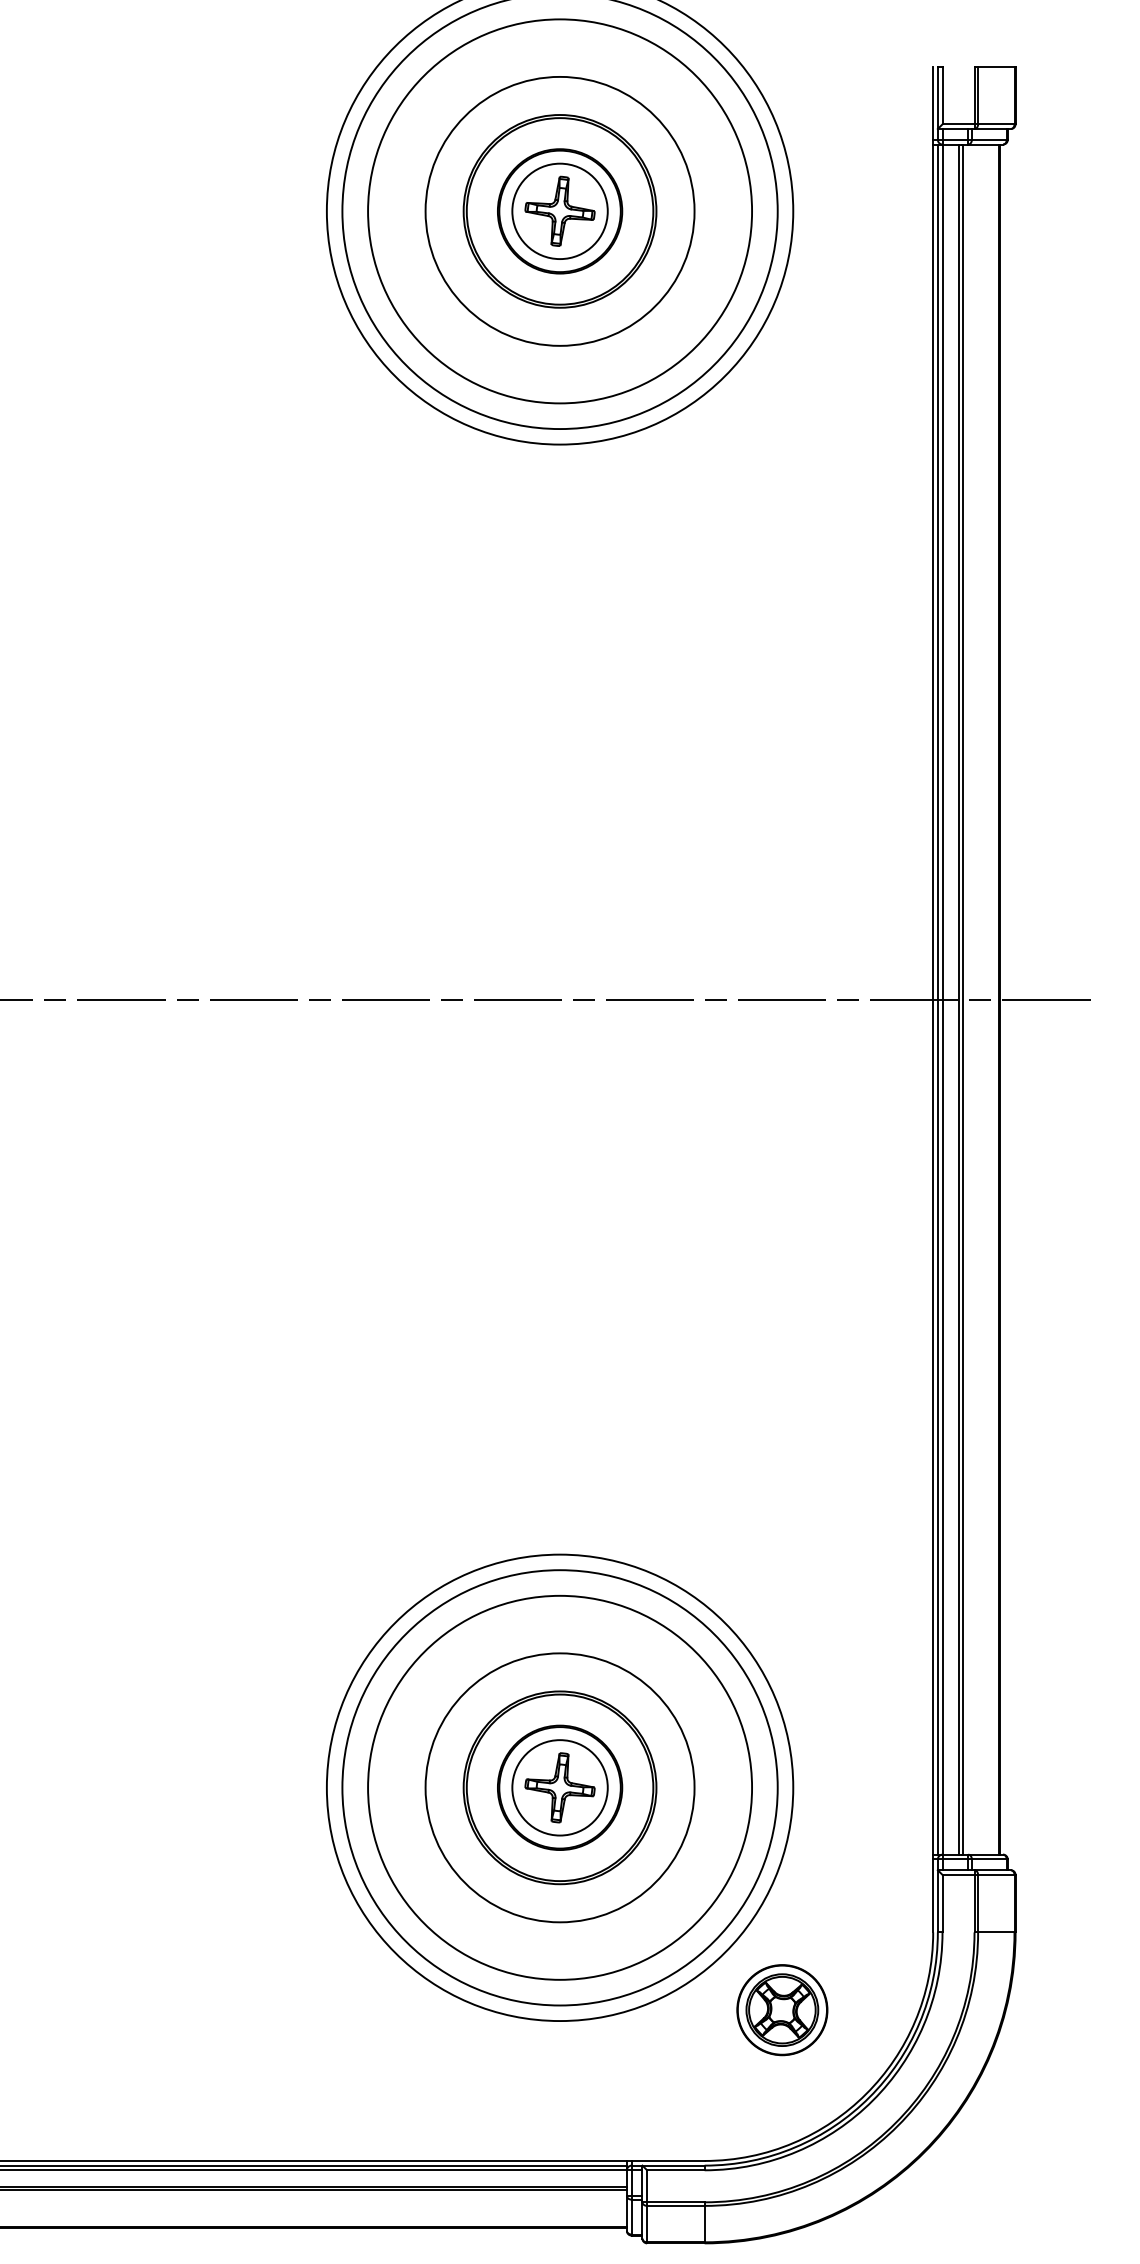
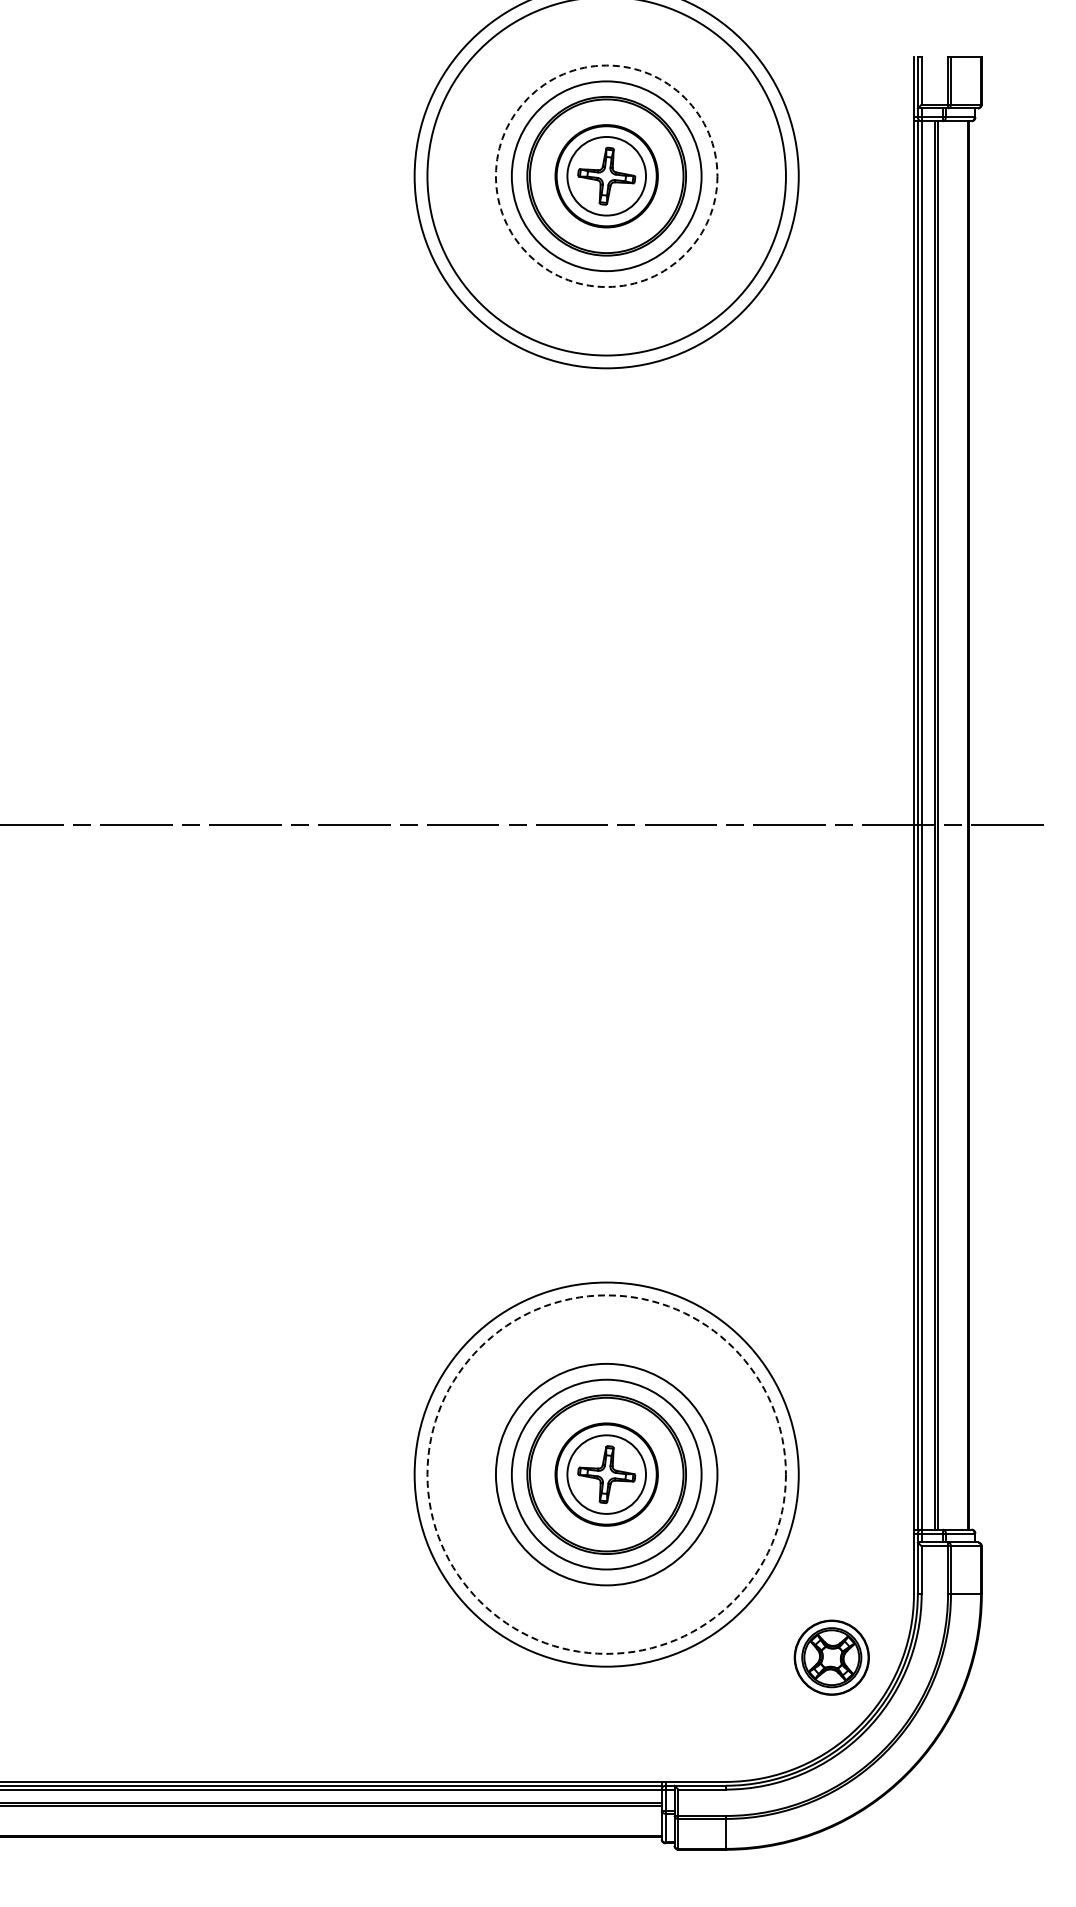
circle: (559, 211) -> (606, 176), size x0.6
circle: (559, 211) -> (606, 176), solid -> dashed
circle: (559, 1787) -> (606, 1474), size x0.6
circle: (559, 1787) -> (606, 1474), solid -> dashed
part: (782, 2009) -> (831, 1657), moved

